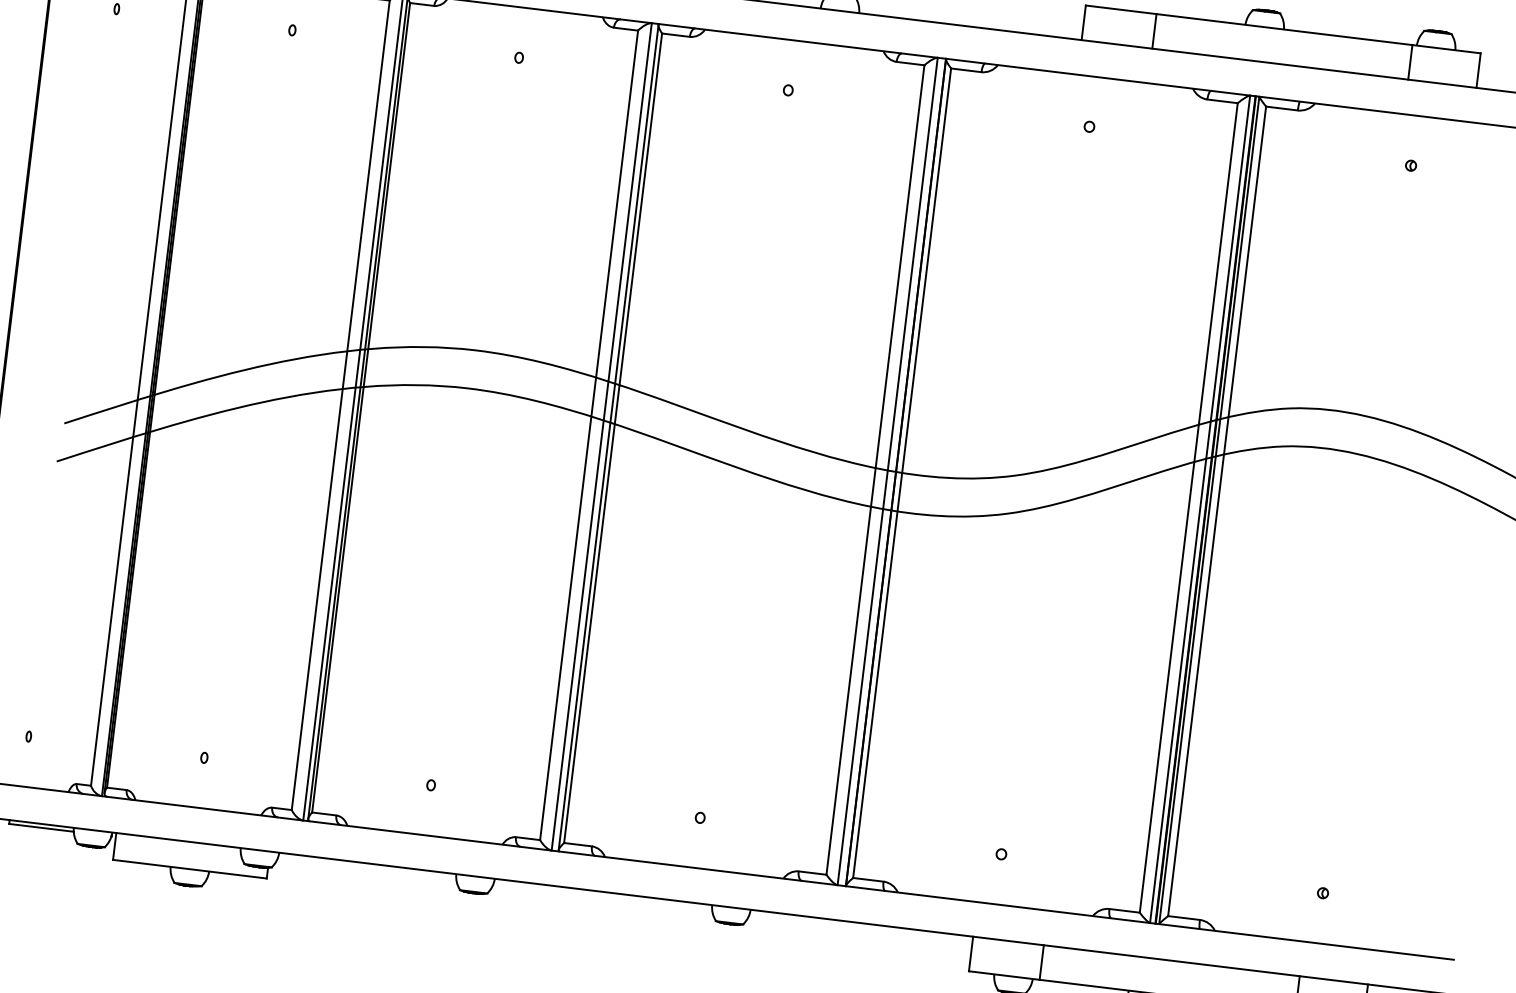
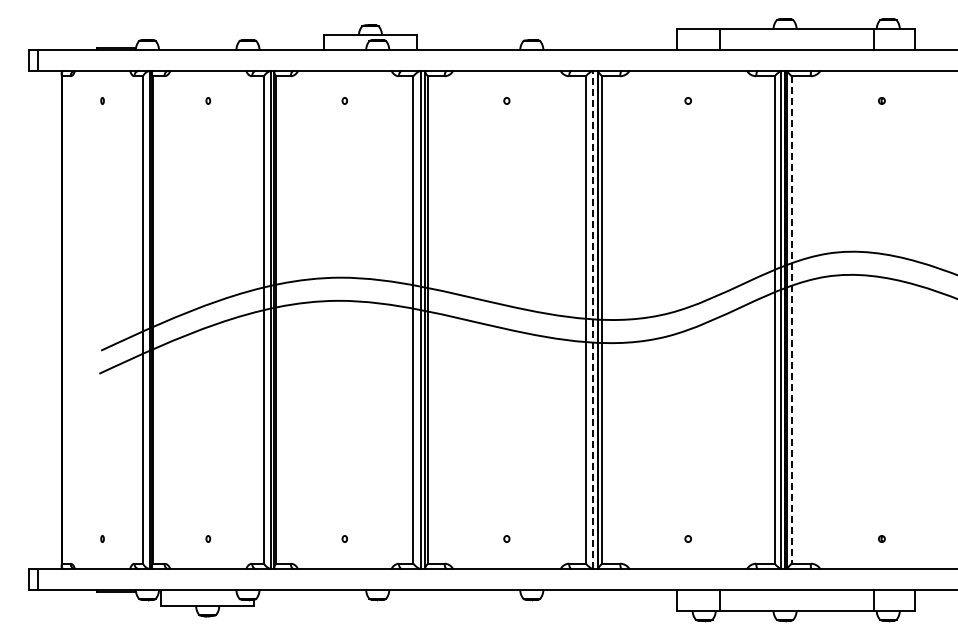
line: (888, 470) -> (593, 319), solid -> dashed
line: (1216, 512) -> (791, 320), solid -> dashed

